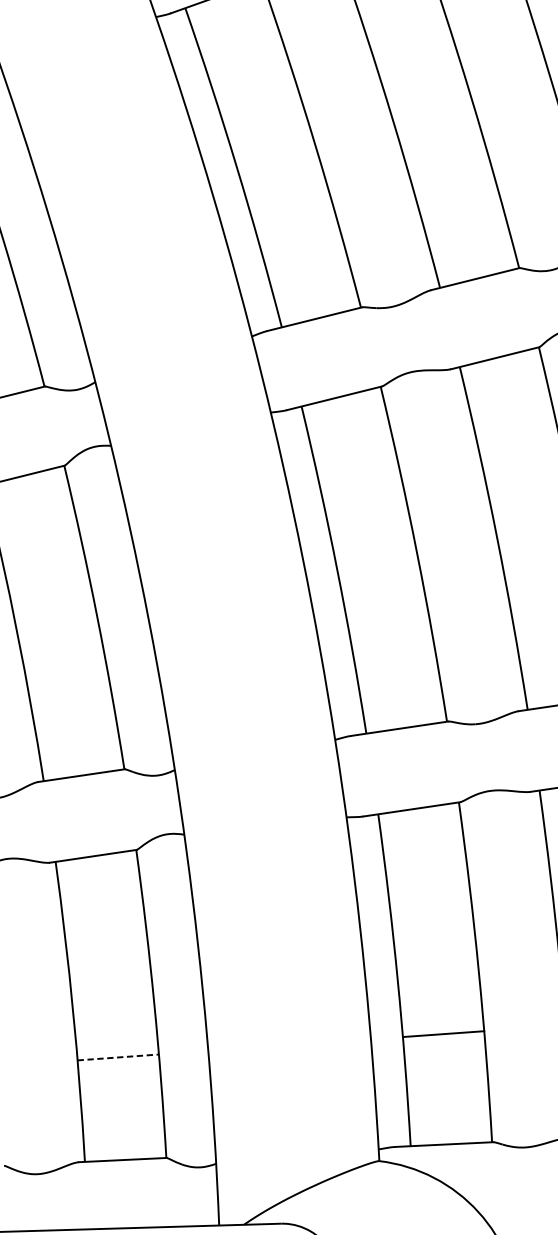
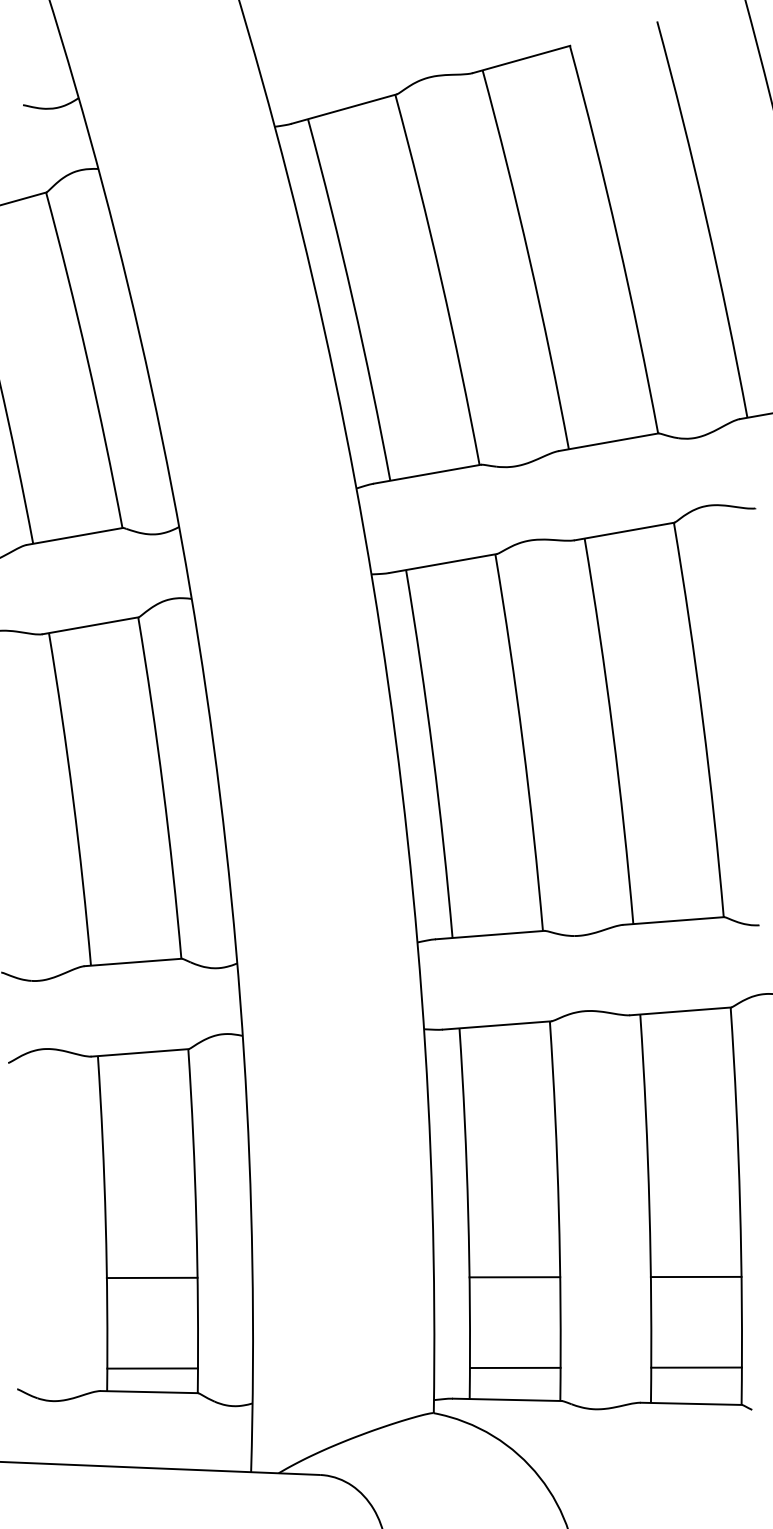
line: (118, 1057) -> (152, 1277), dashed -> solid
line: (448, 1115) -> (514, 1367), added
line: (124, 1138) -> (152, 1368), added

